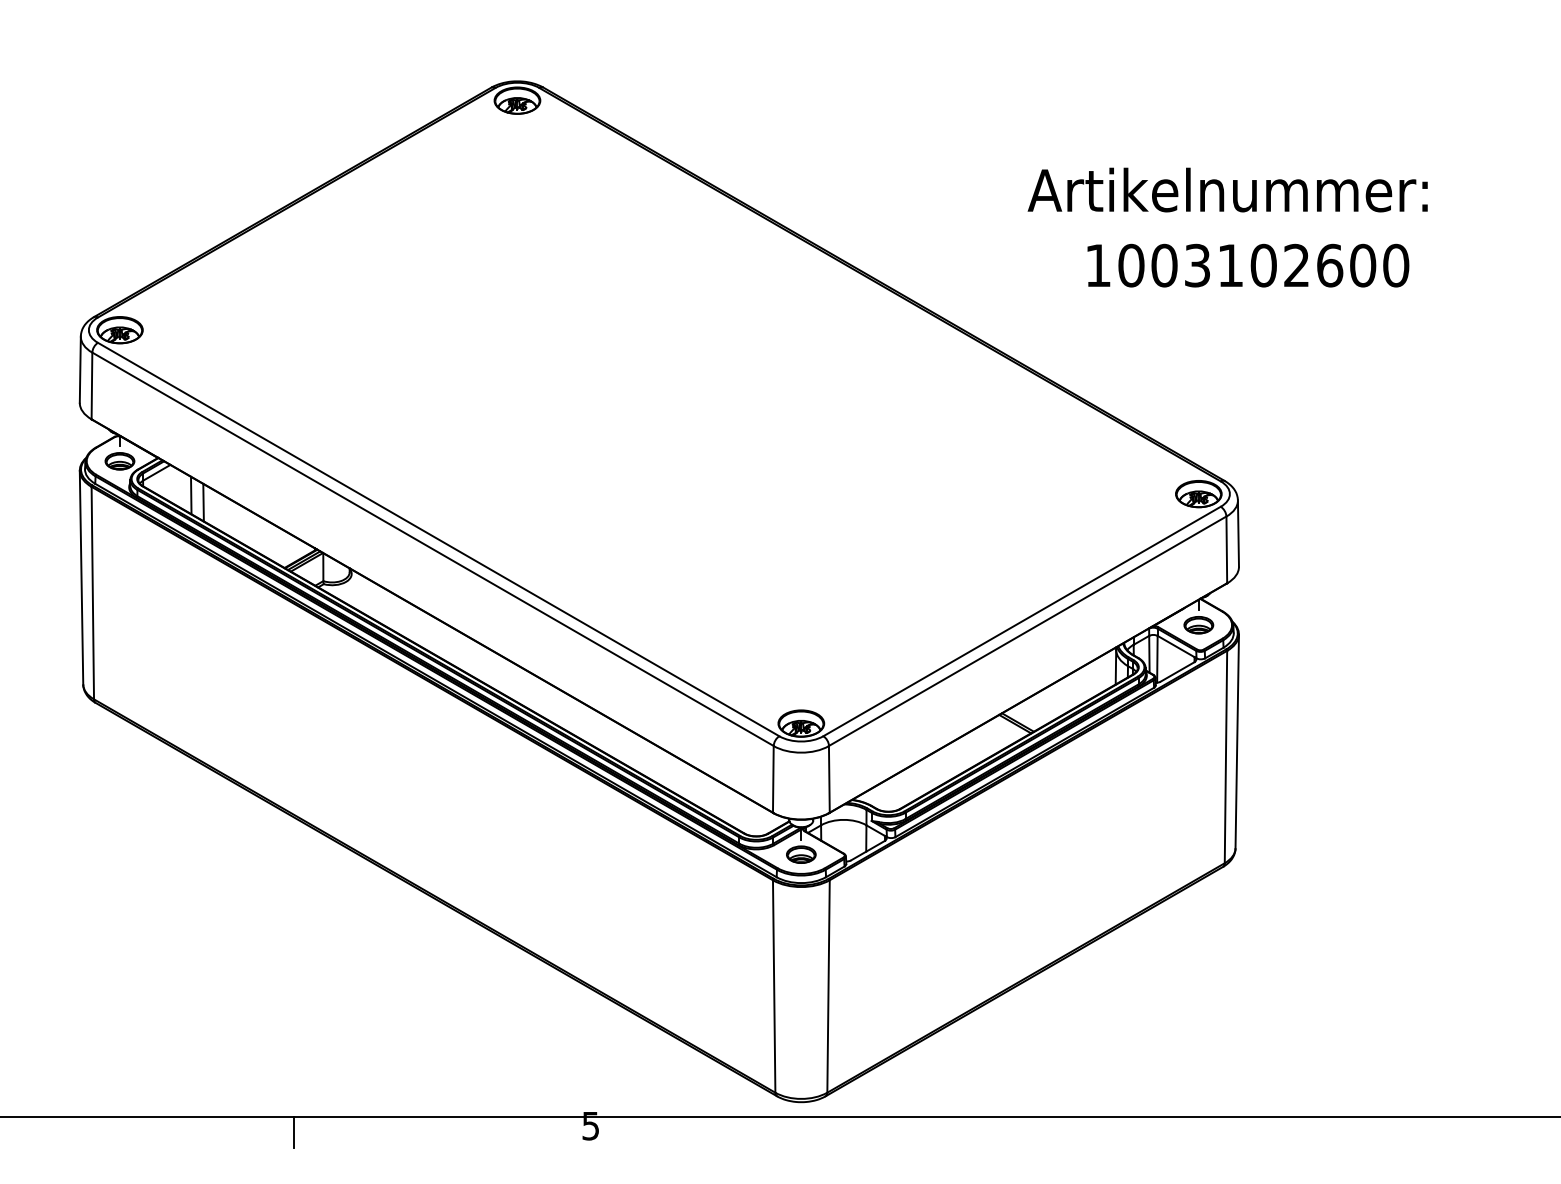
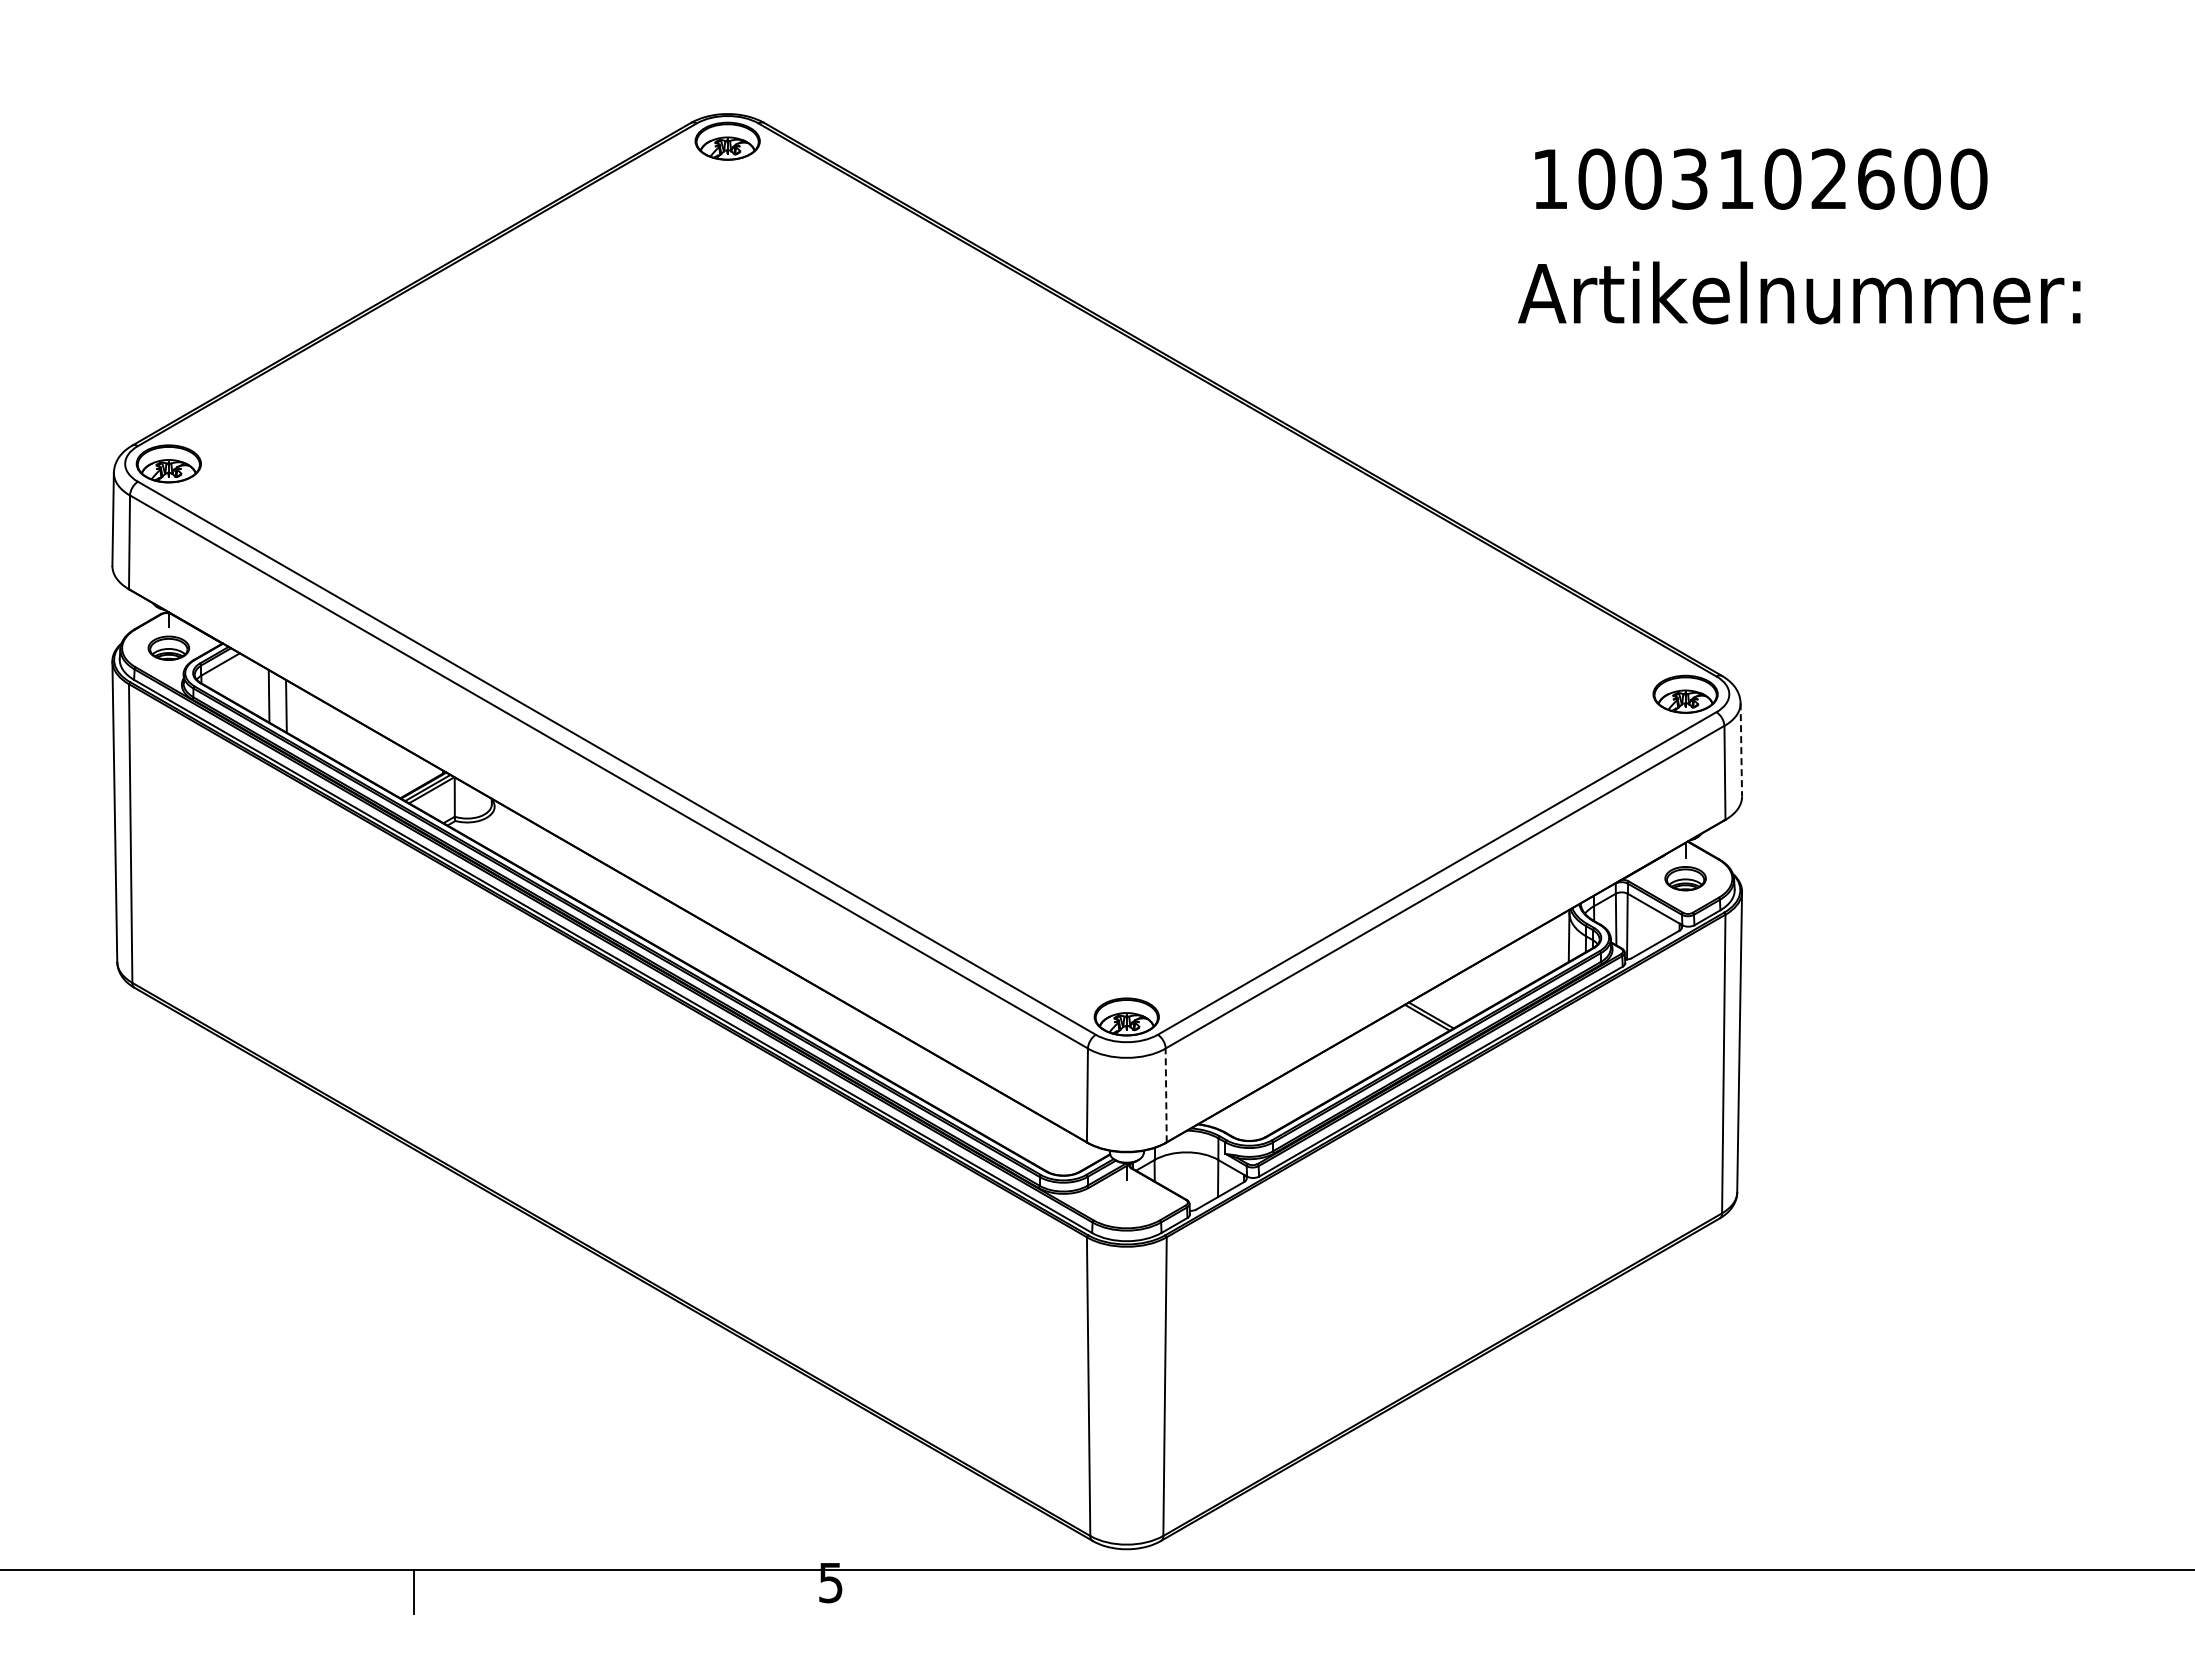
text: (1227, 189) -> (1799, 292), moved
text: (1248, 265) -> (1761, 178), moved
line: (1238, 533) -> (1741, 749), solid -> dashed
line: (829, 779) -> (1166, 1095), solid -> dashed
part: (801, 854) -> (1126, 1200), removed

